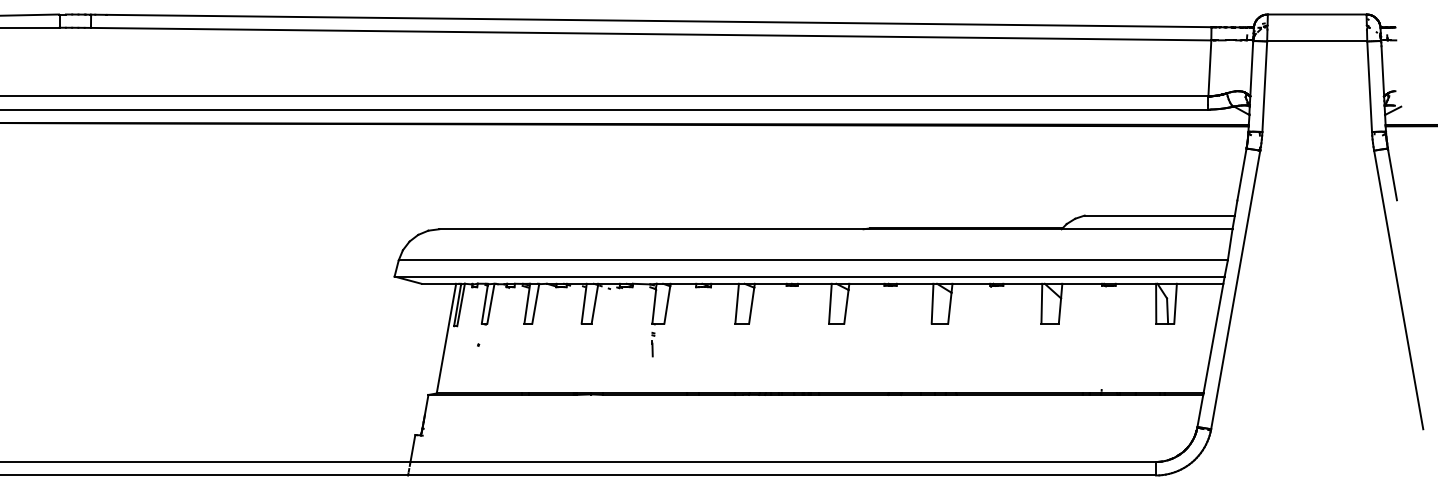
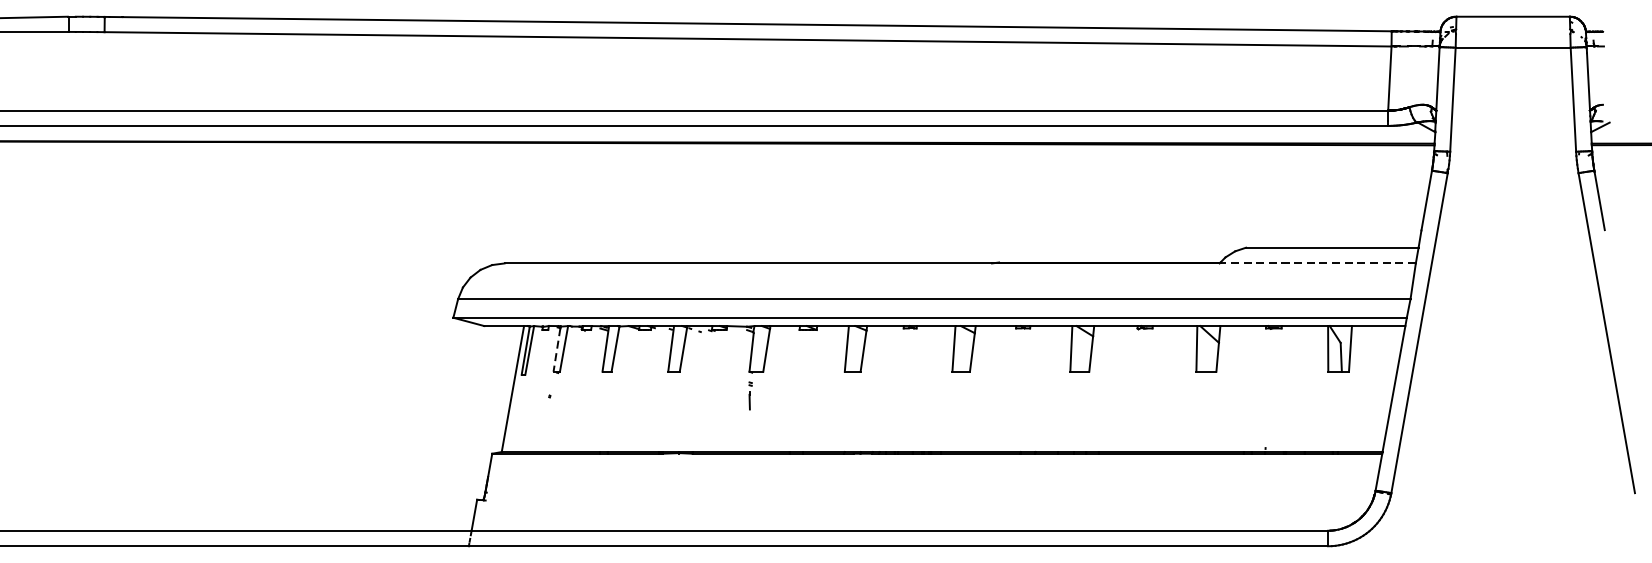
line: (1146, 229) -> (1317, 263), solid -> dashed
line: (484, 305) -> (556, 350), solid -> dashed

